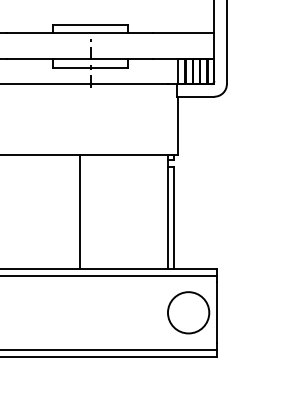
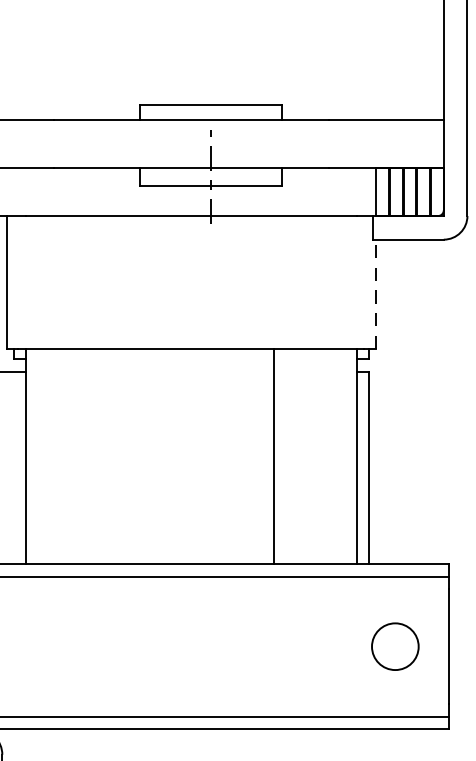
line: (178, 125) -> (376, 293), solid -> dashed
line: (80, 211) -> (274, 455), moved
circle: (188, 312) -> (395, 646), size x0.6

